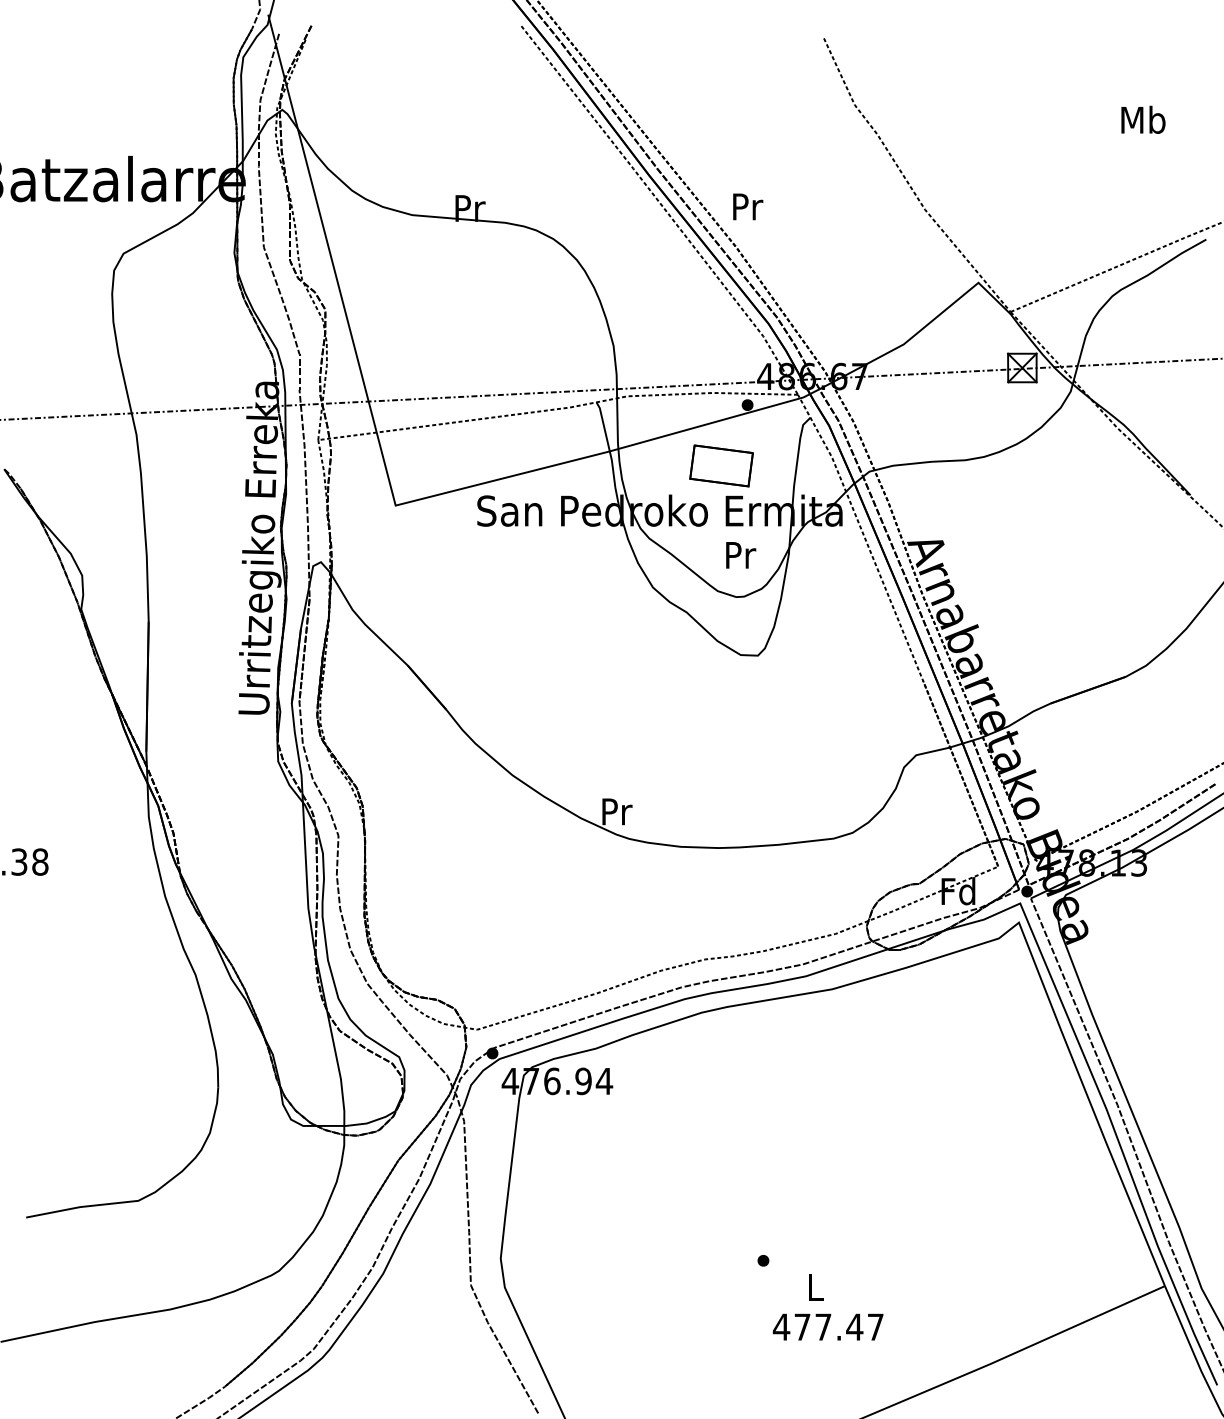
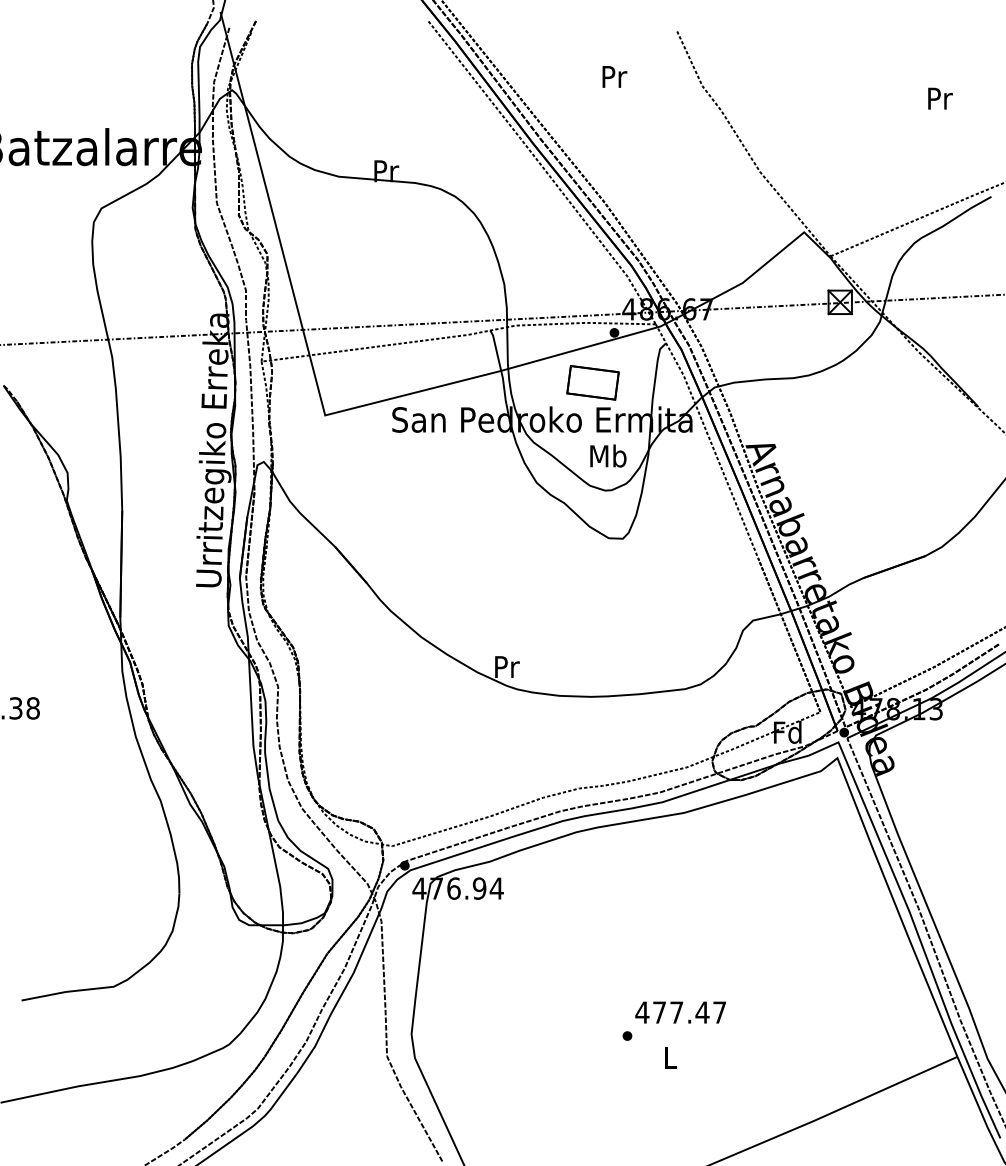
text: (1143, 118) -> (939, 97), Mb -> Pr
text: (747, 206) -> (614, 76), moved
text: (740, 554) -> (608, 455), Pr -> Mb
text: (827, 1327) -> (680, 1012), moved

